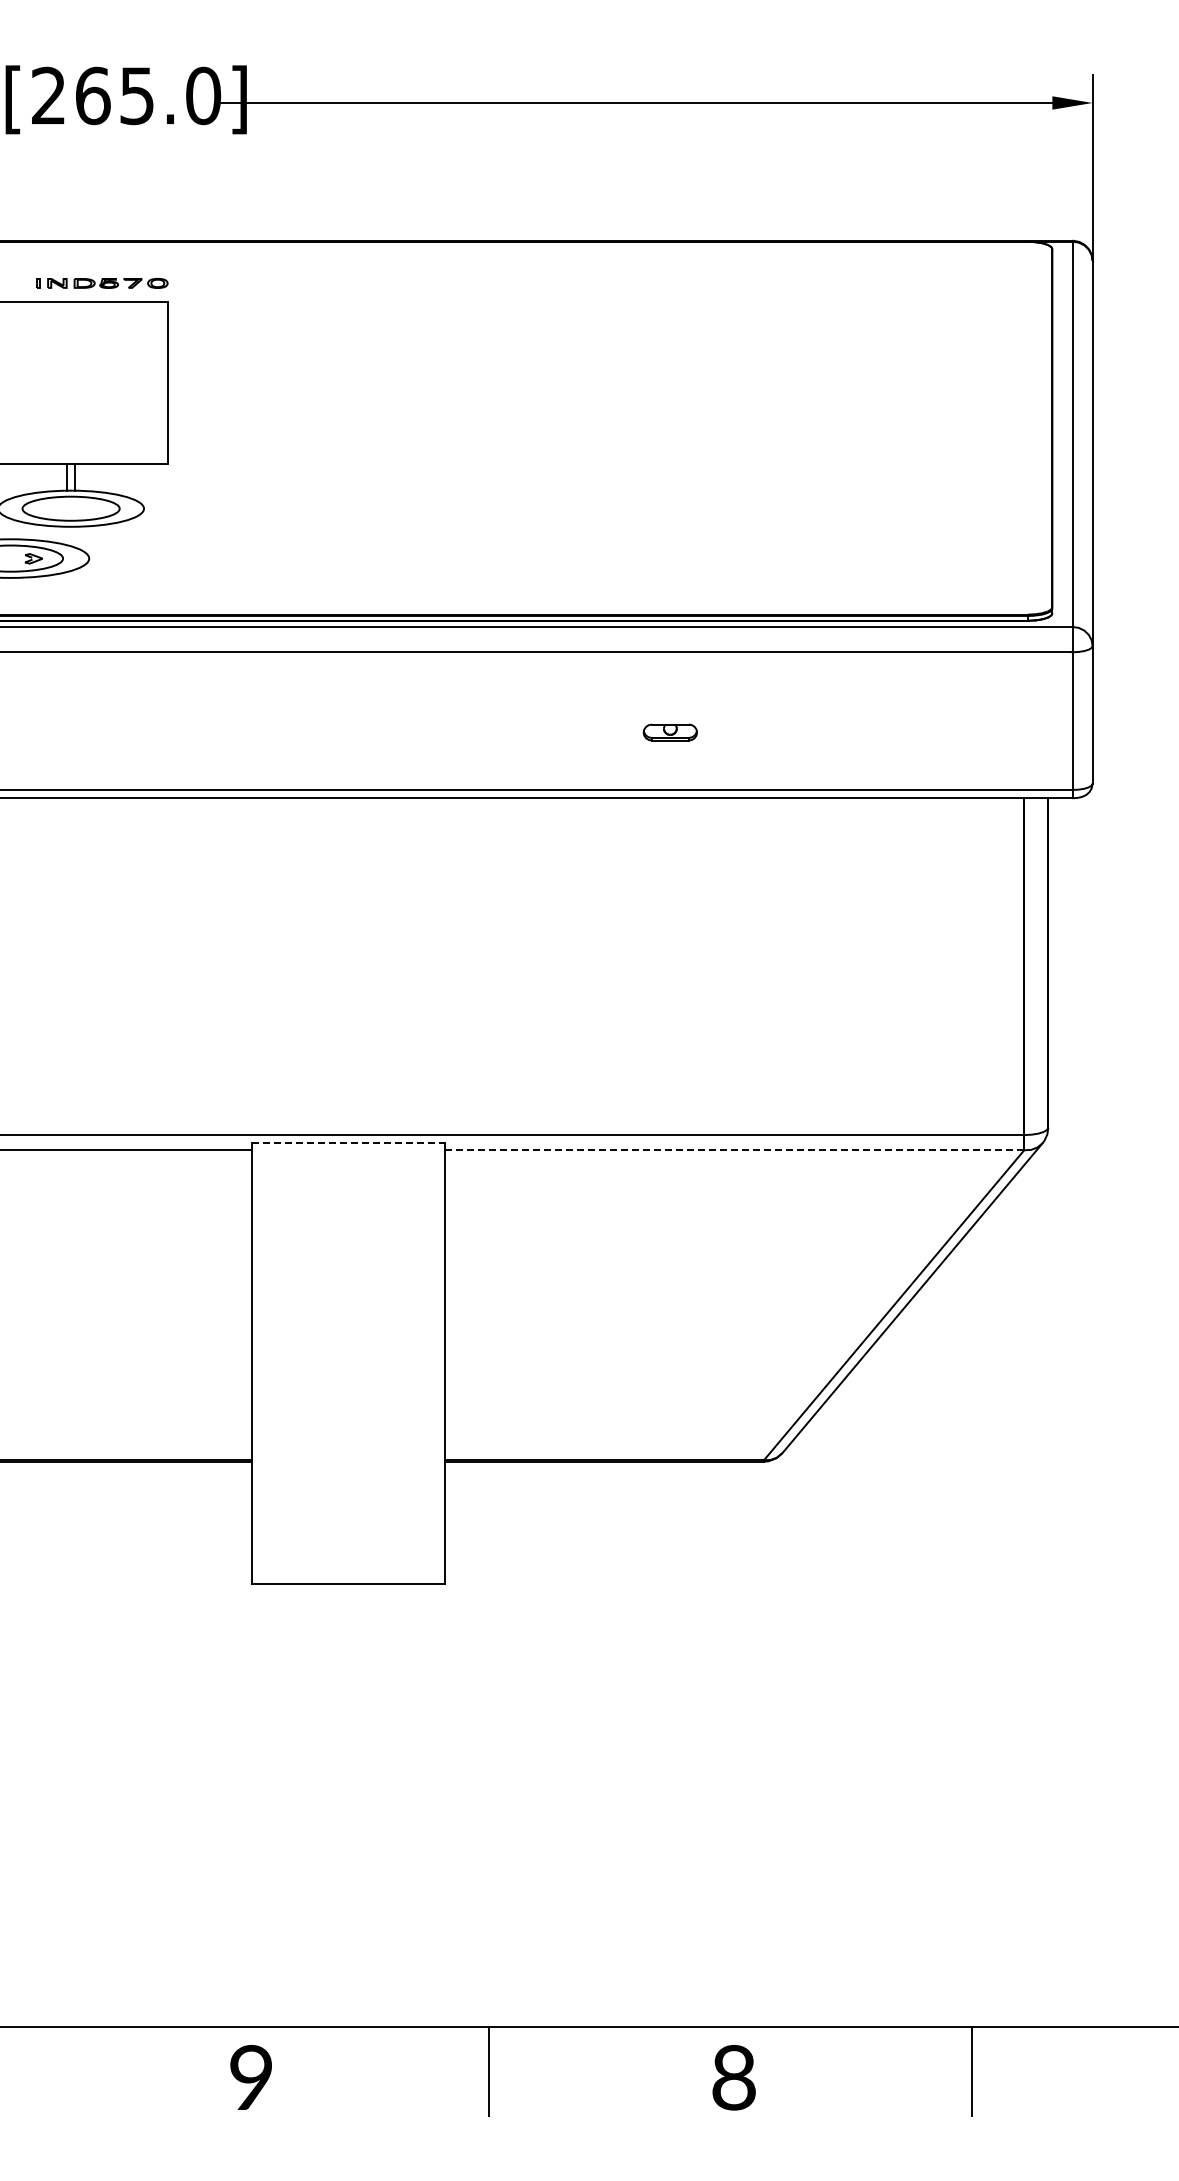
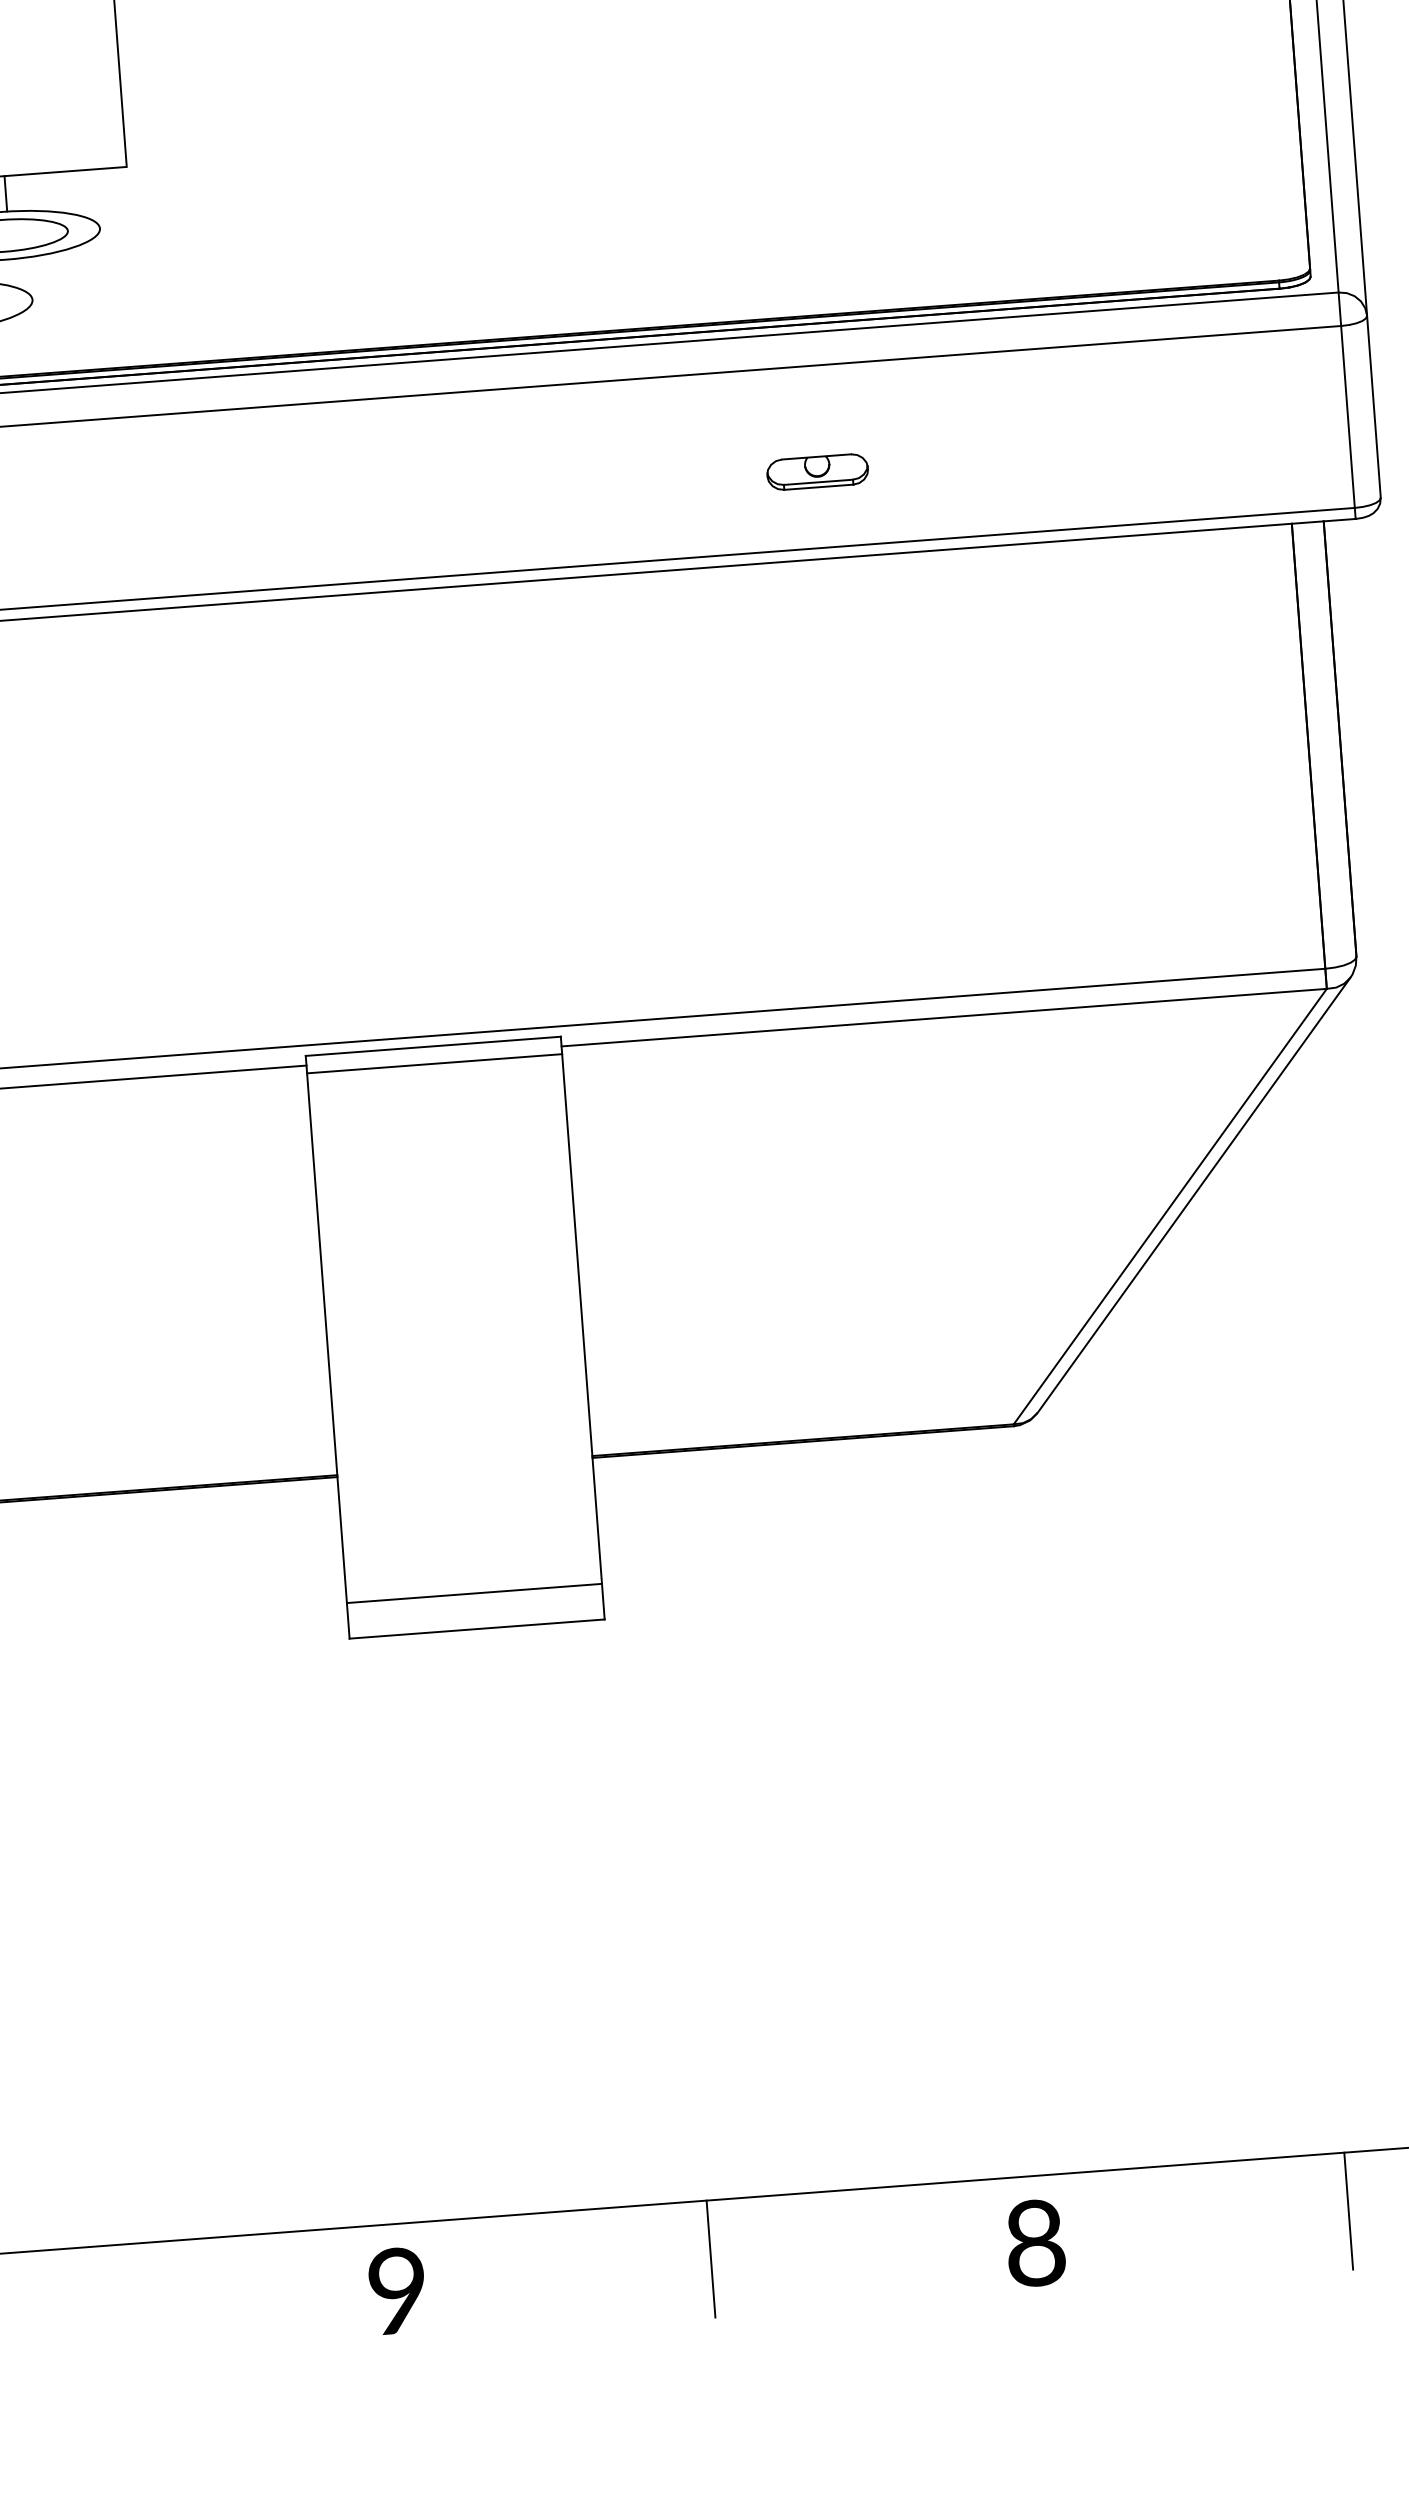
part: (670, 732) -> (817, 471), size x1.43
line: (348, 1142) -> (433, 1045), dashed -> solid
line: (734, 1150) -> (944, 1017), dashed -> solid
line: (348, 1156) -> (434, 1064), added
line: (348, 1557) -> (474, 1594), added

